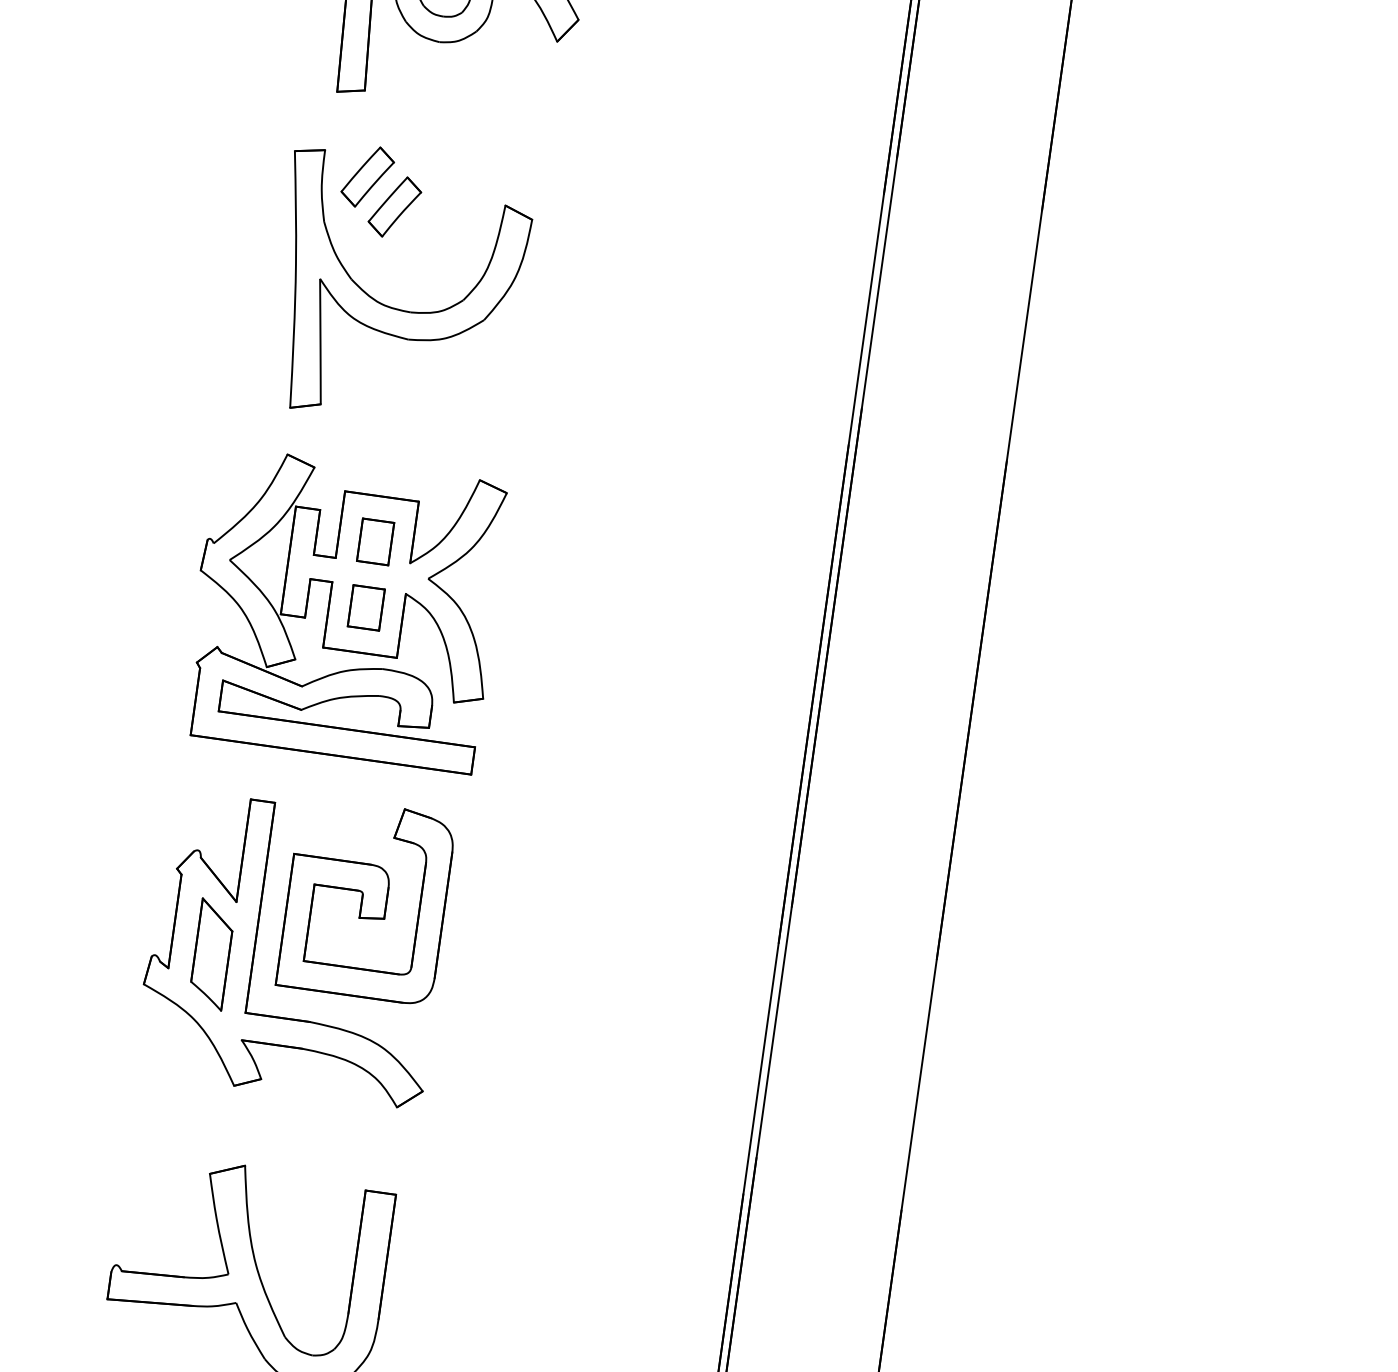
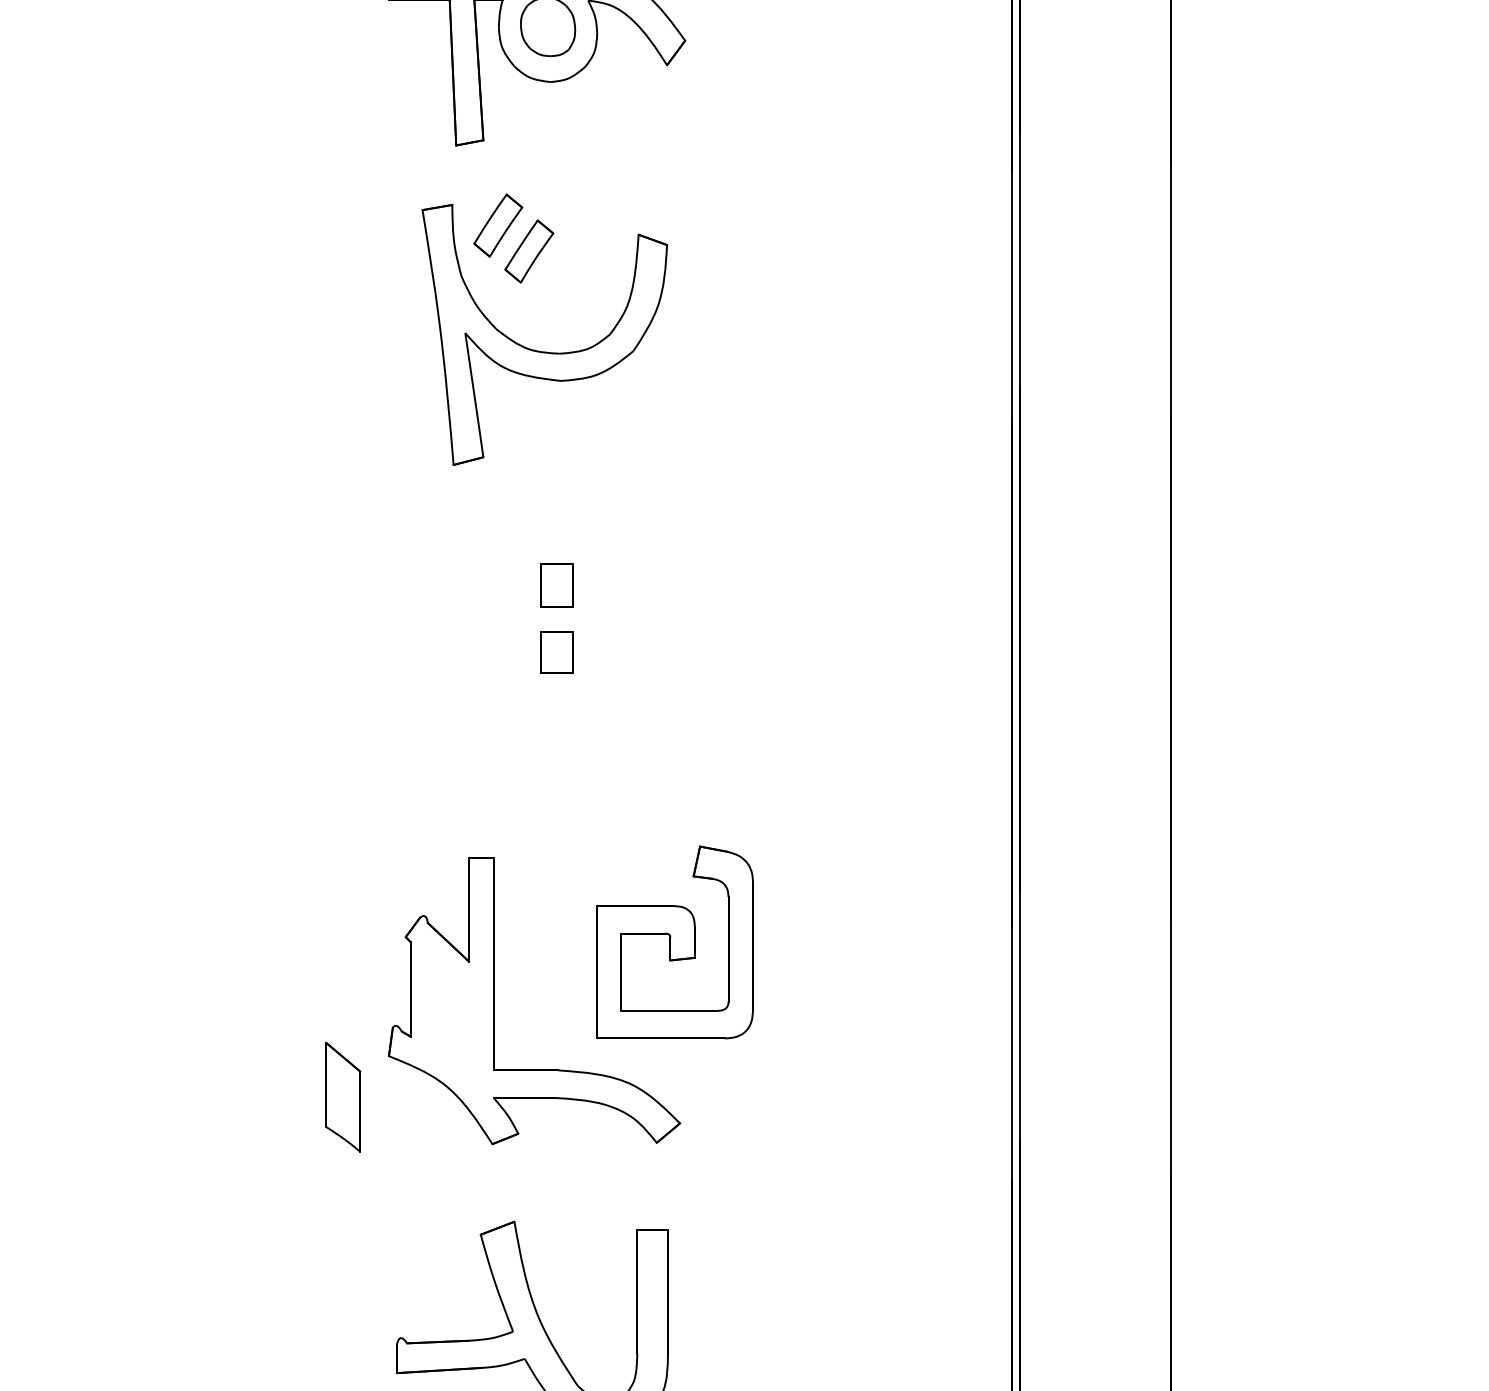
part: (345, 609) -> (536, 656), removed
part: (366, 900) -> (674, 942), moved
part: (212, 954) -> (343, 1097), moved

